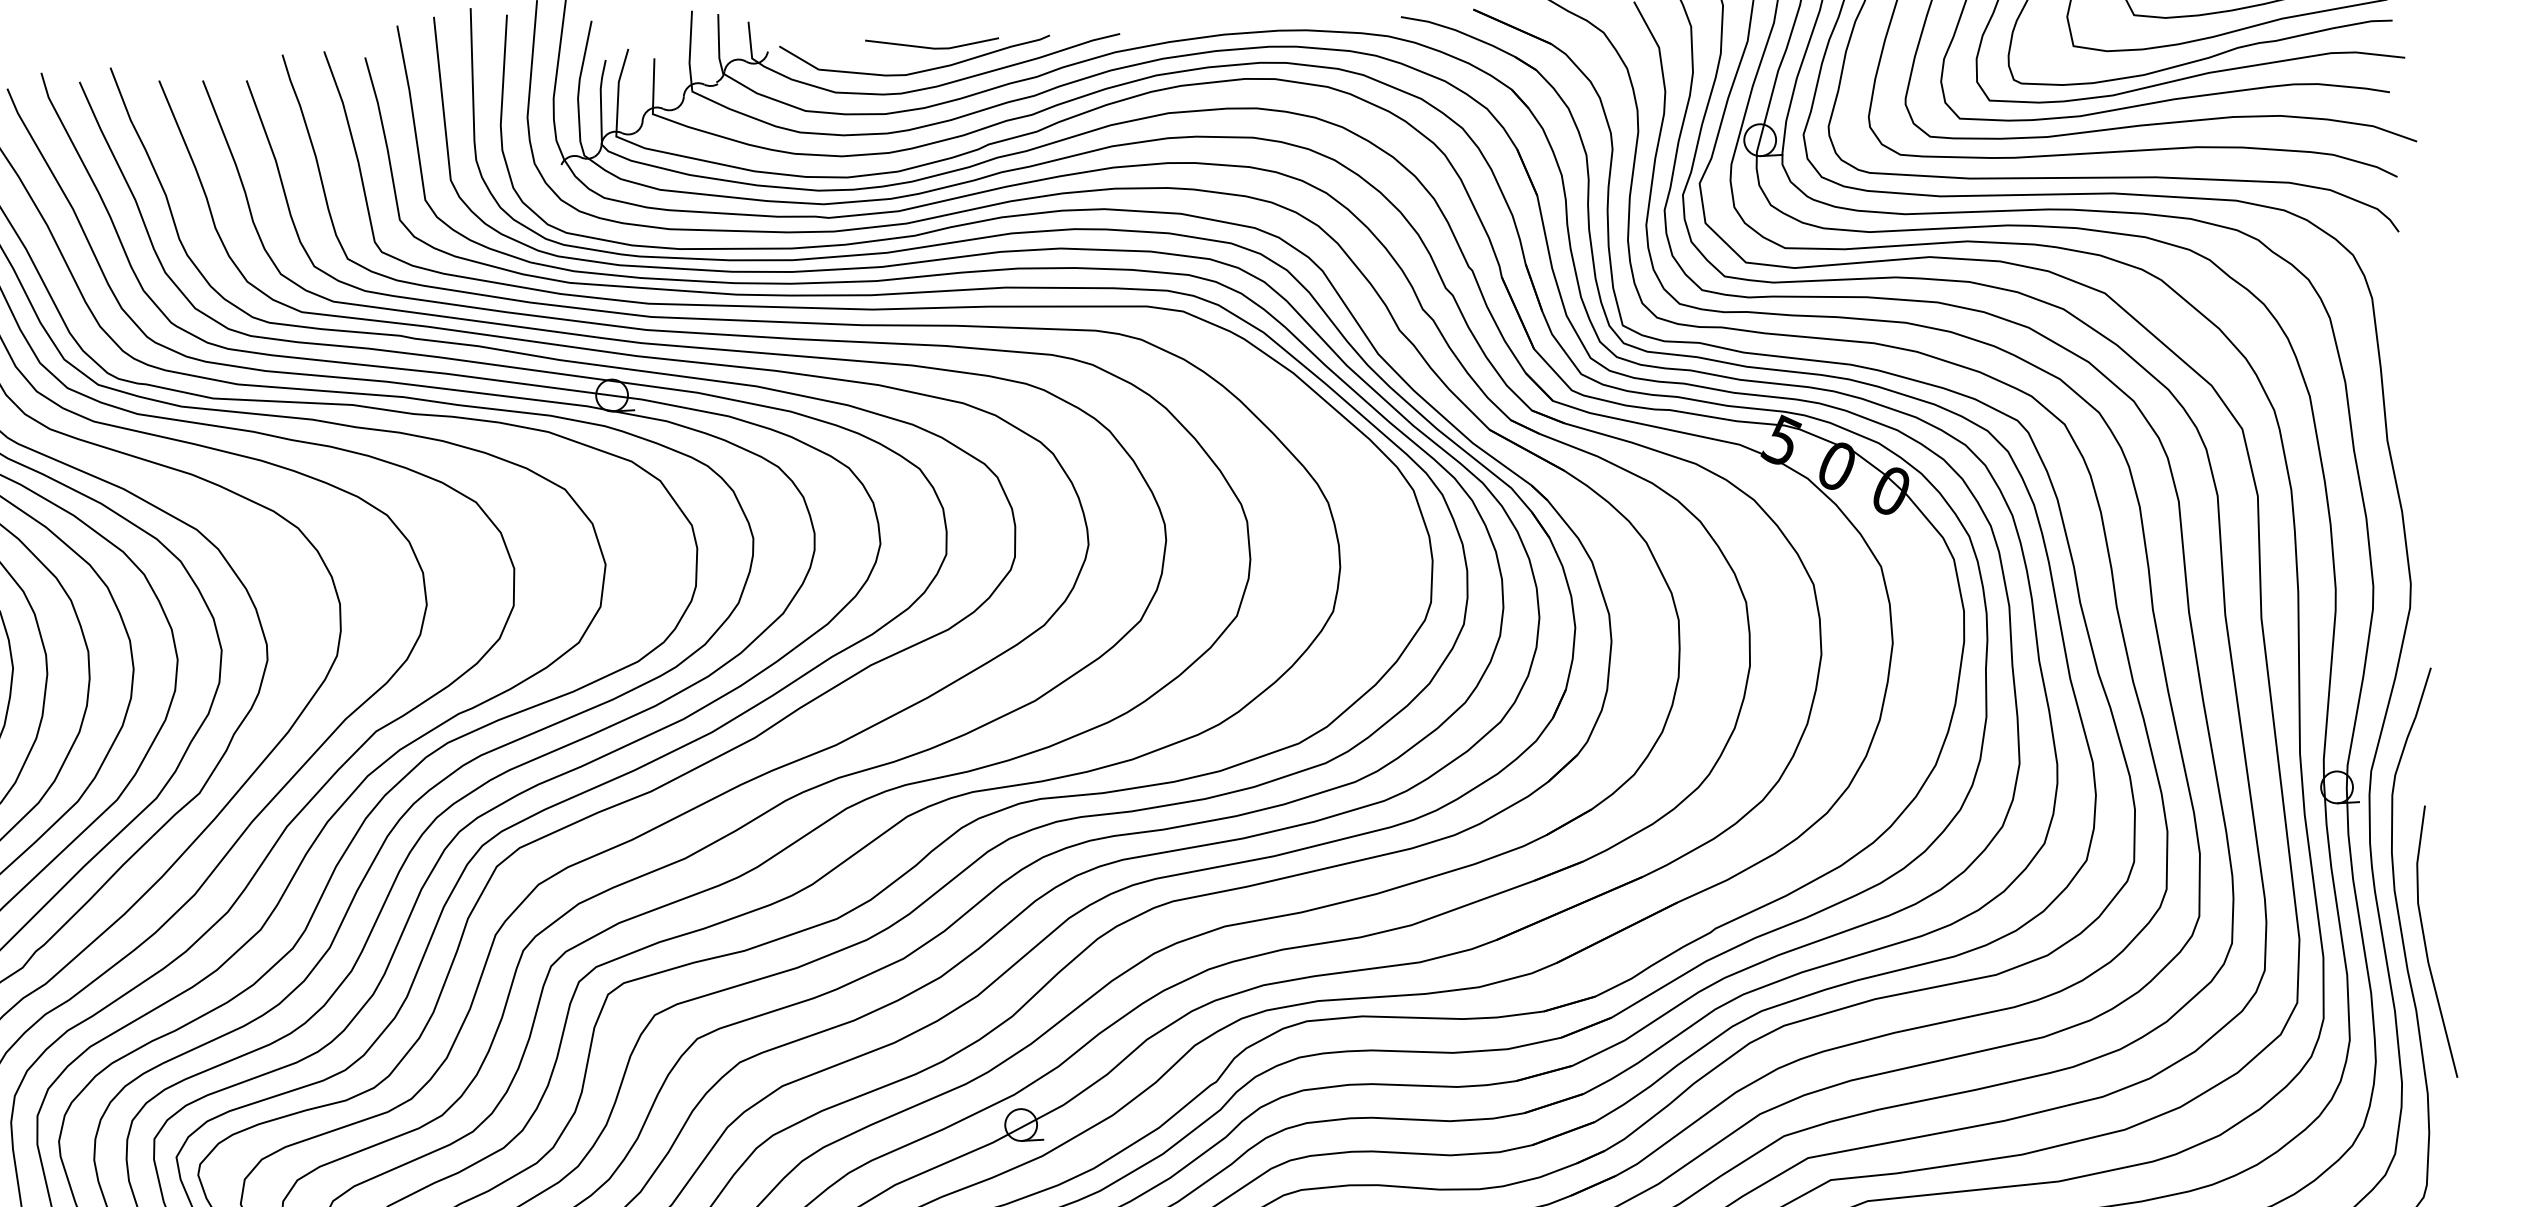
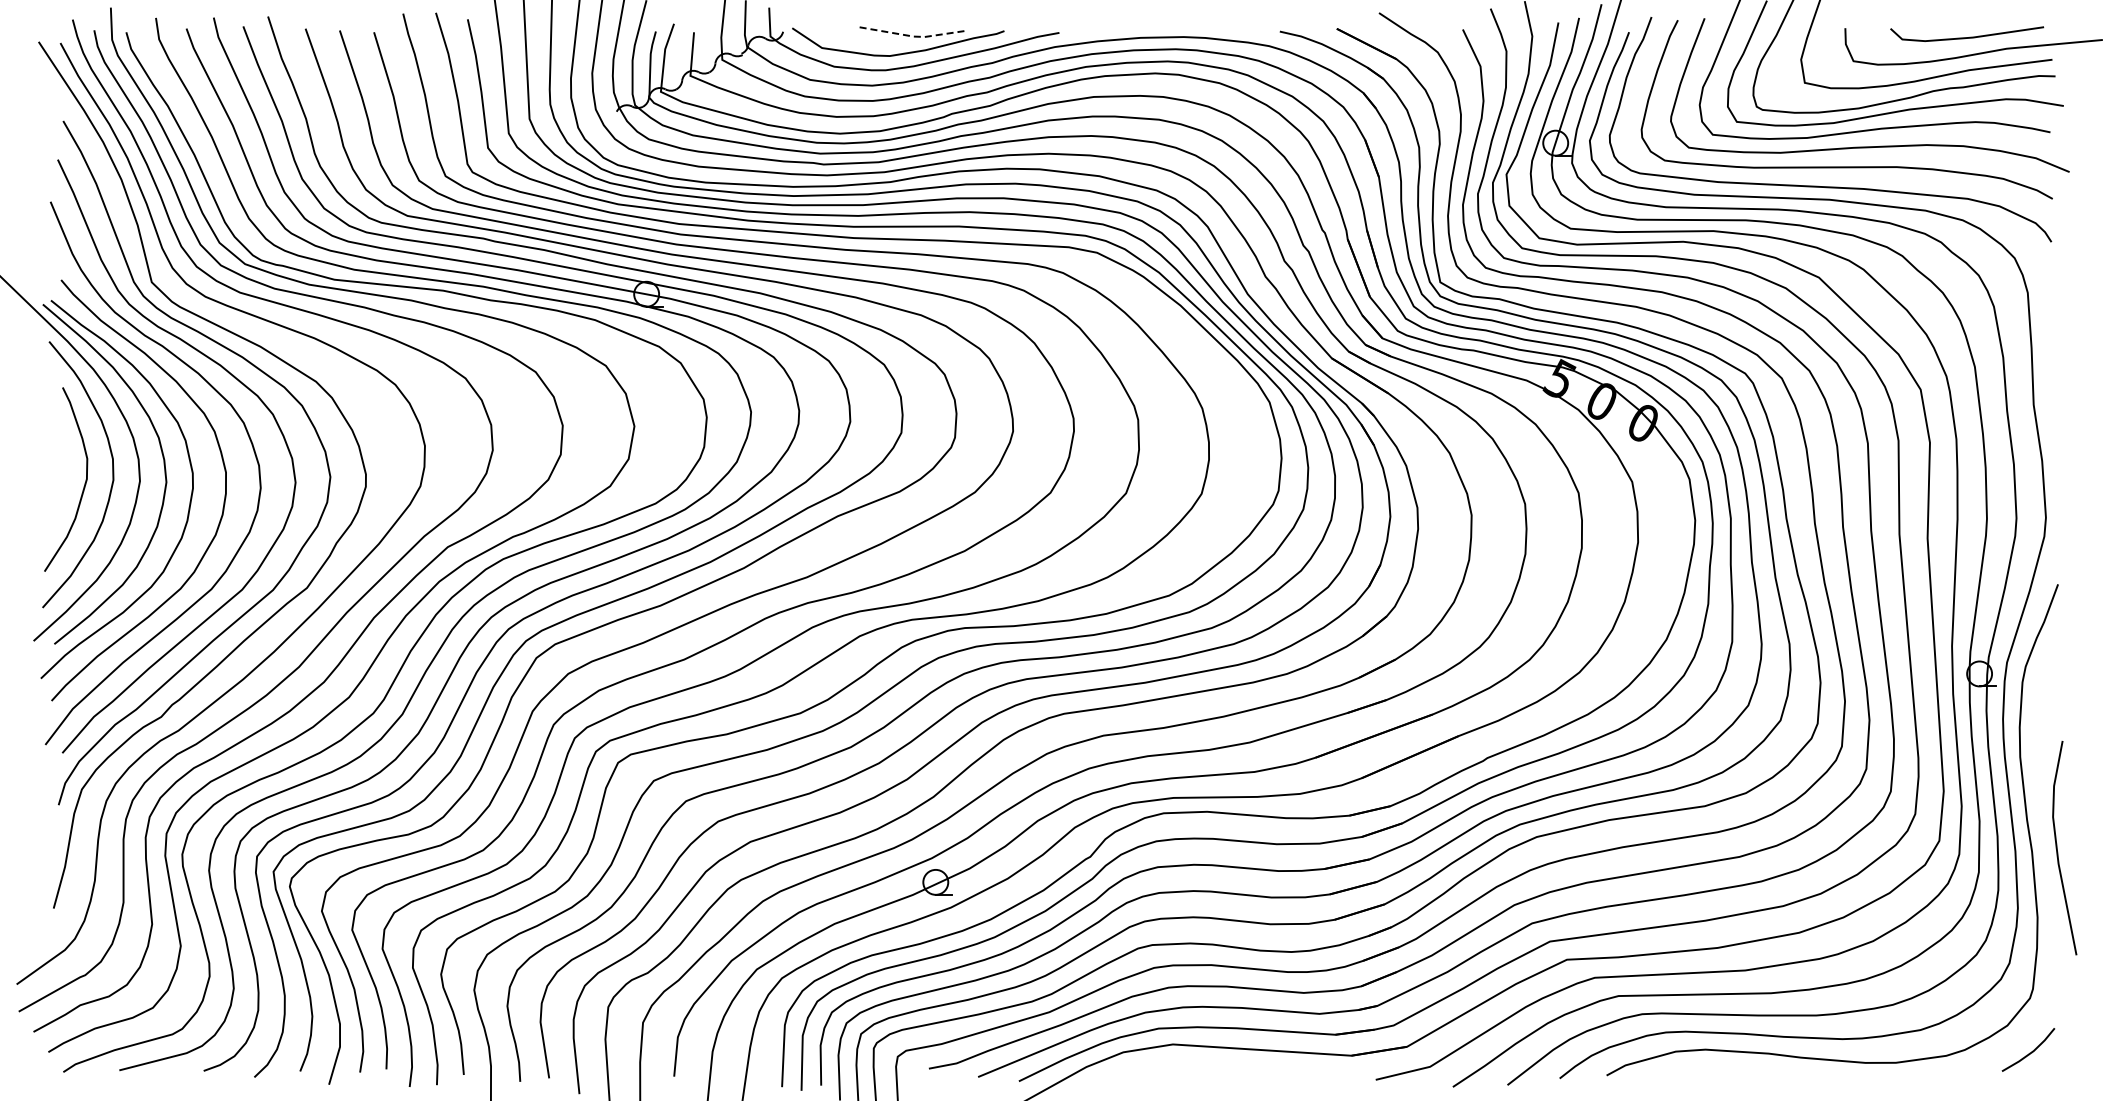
line: (934, 48) -> (913, 36), solid -> dashed
line: (2425, 943) -> (2057, 848), moved

